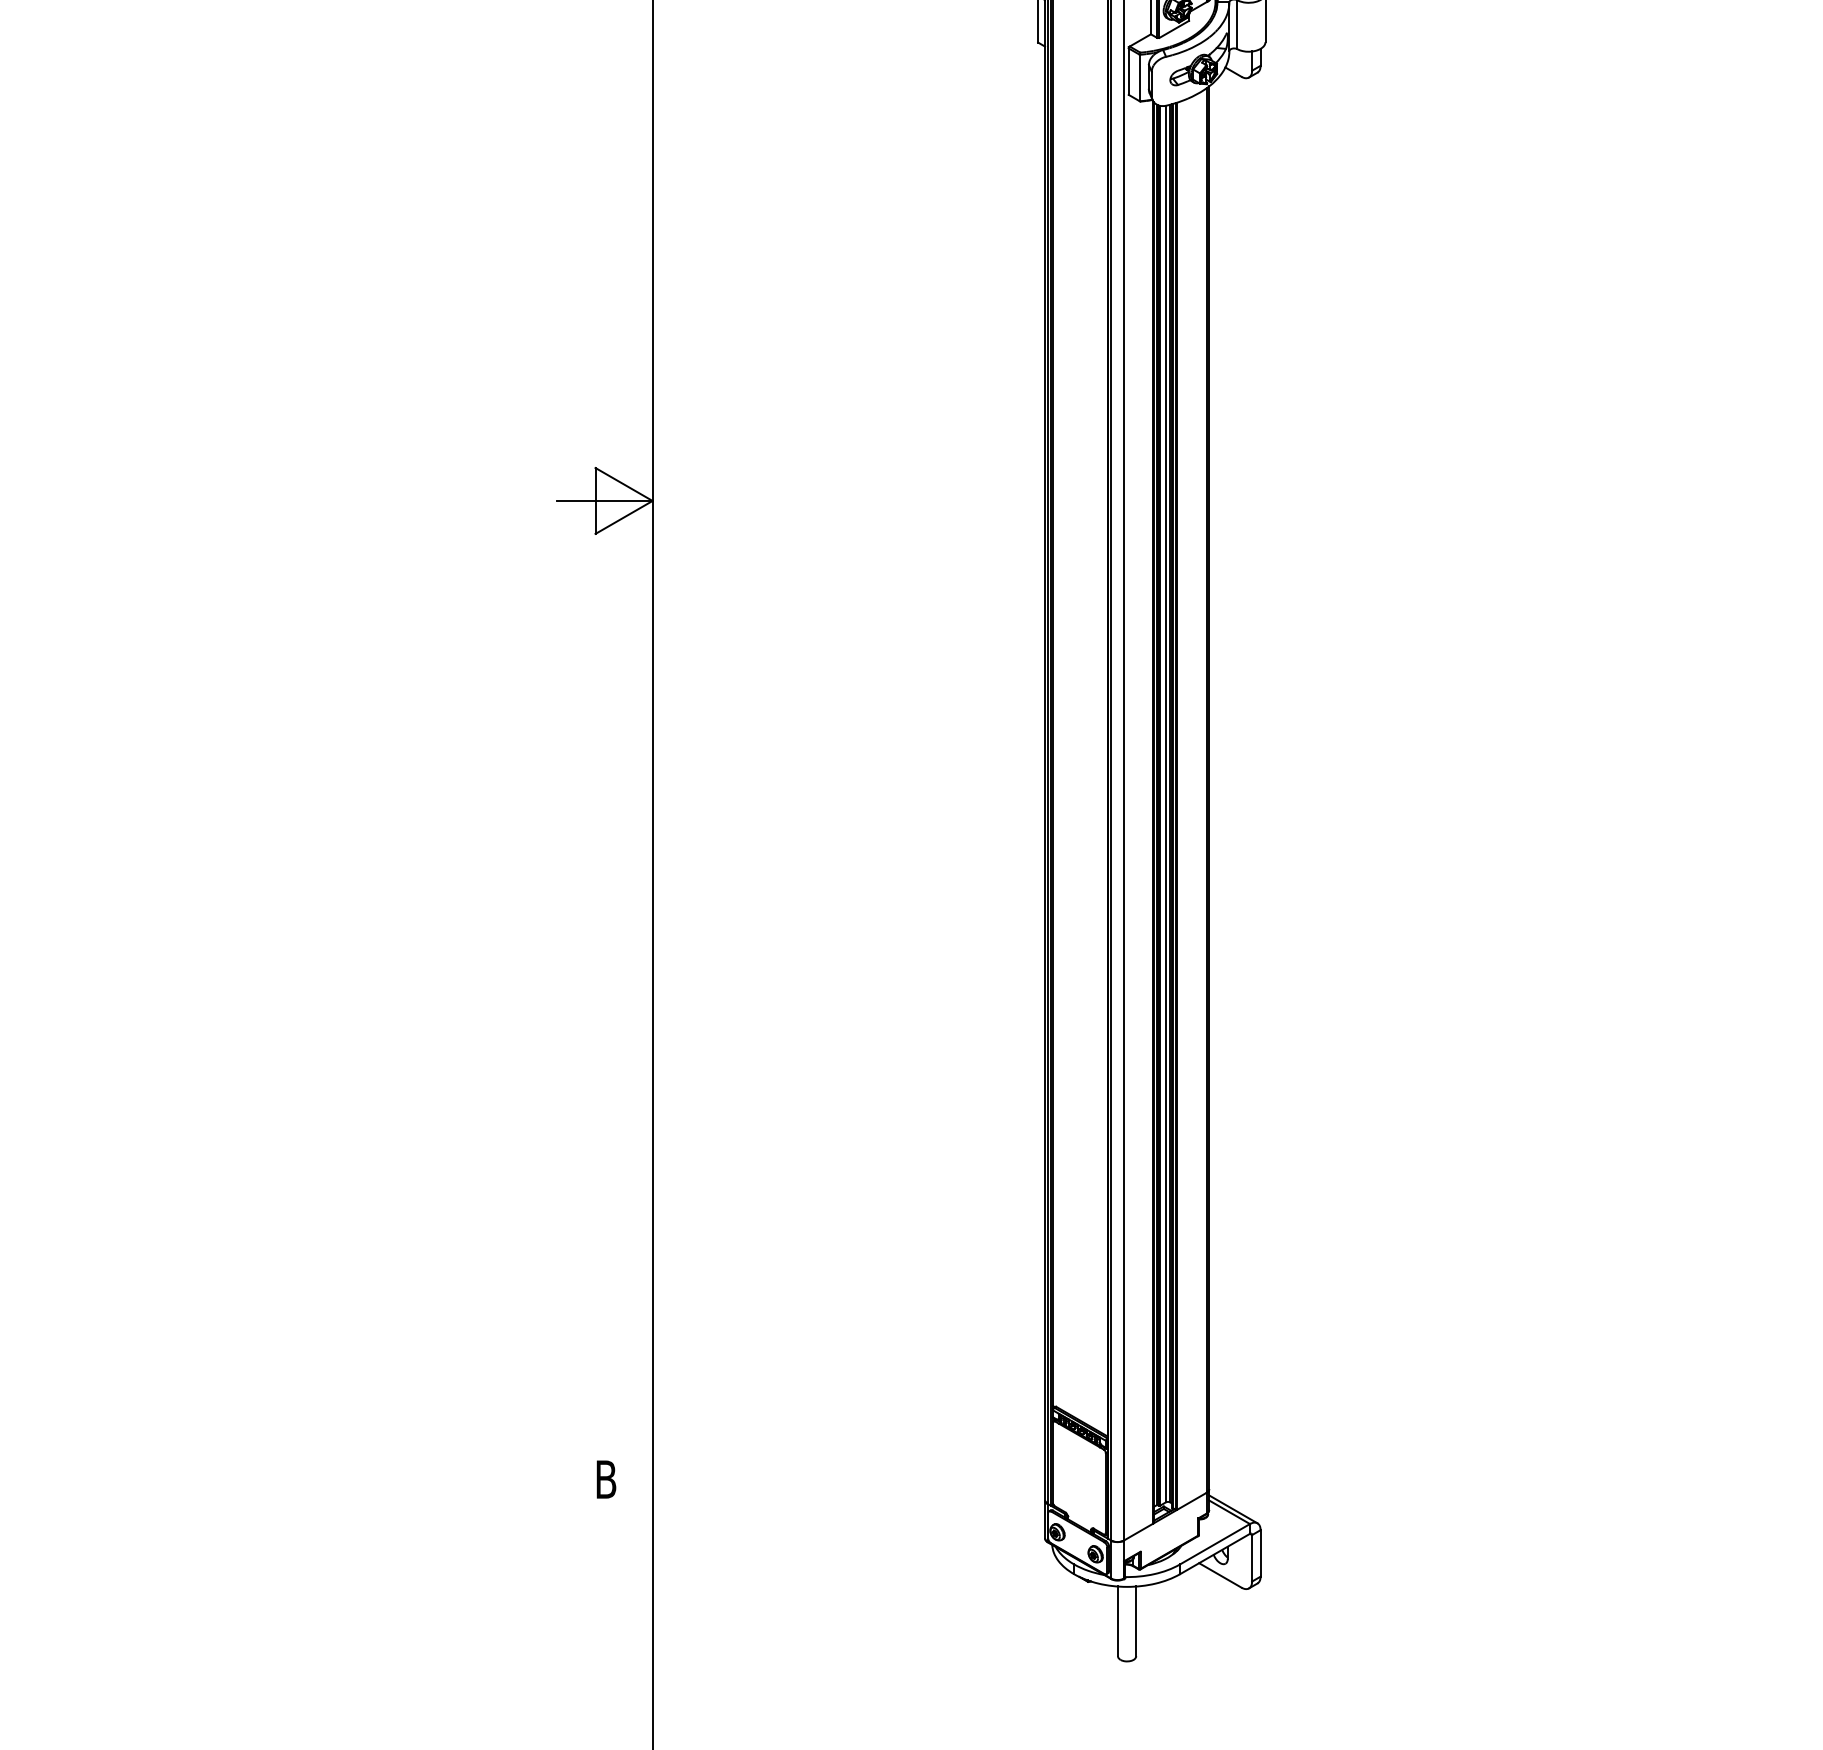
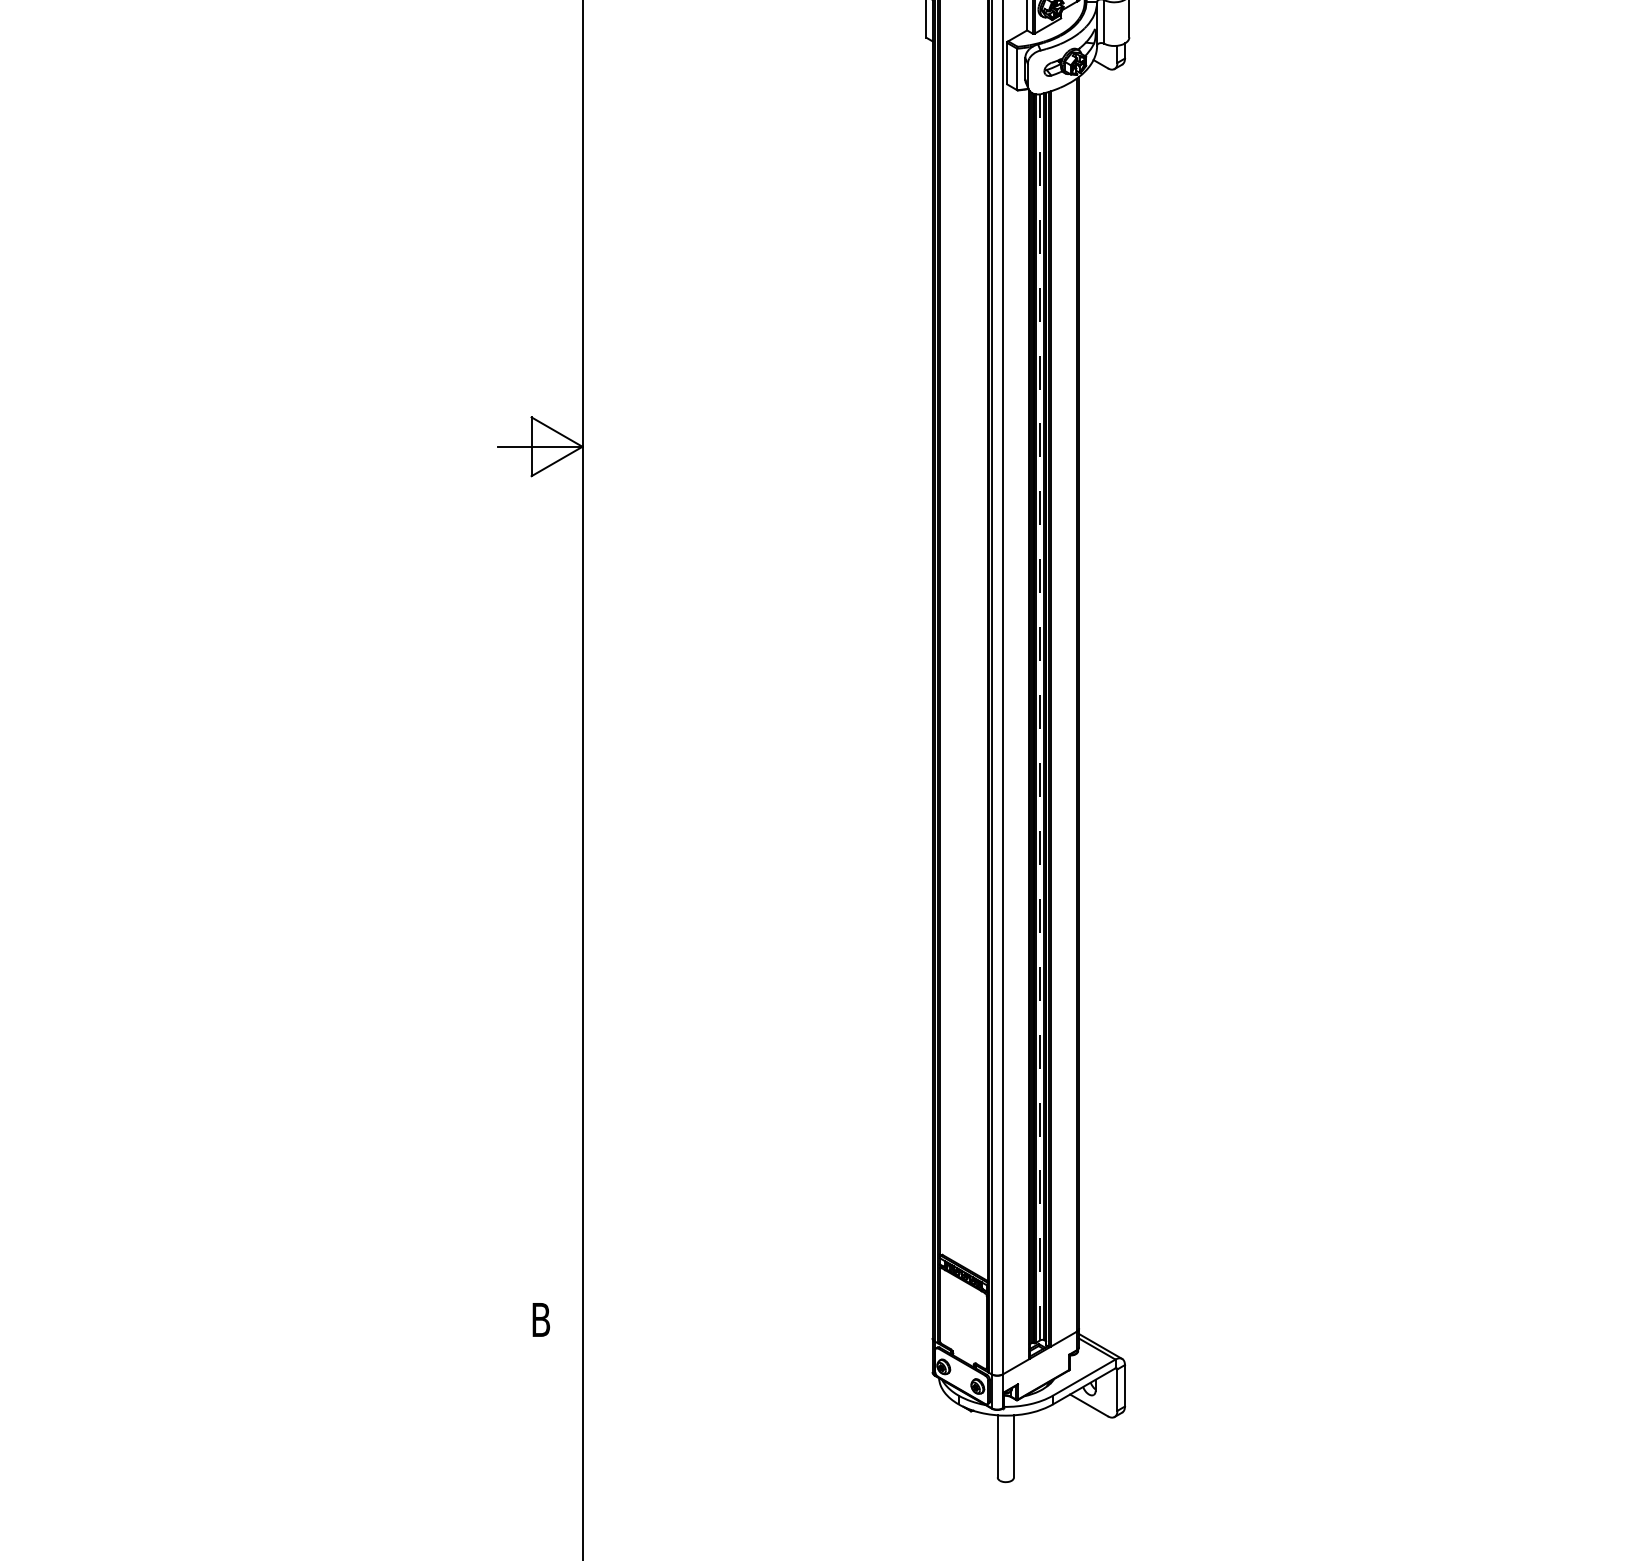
line: (1165, 803) -> (1040, 716), solid -> dashed

